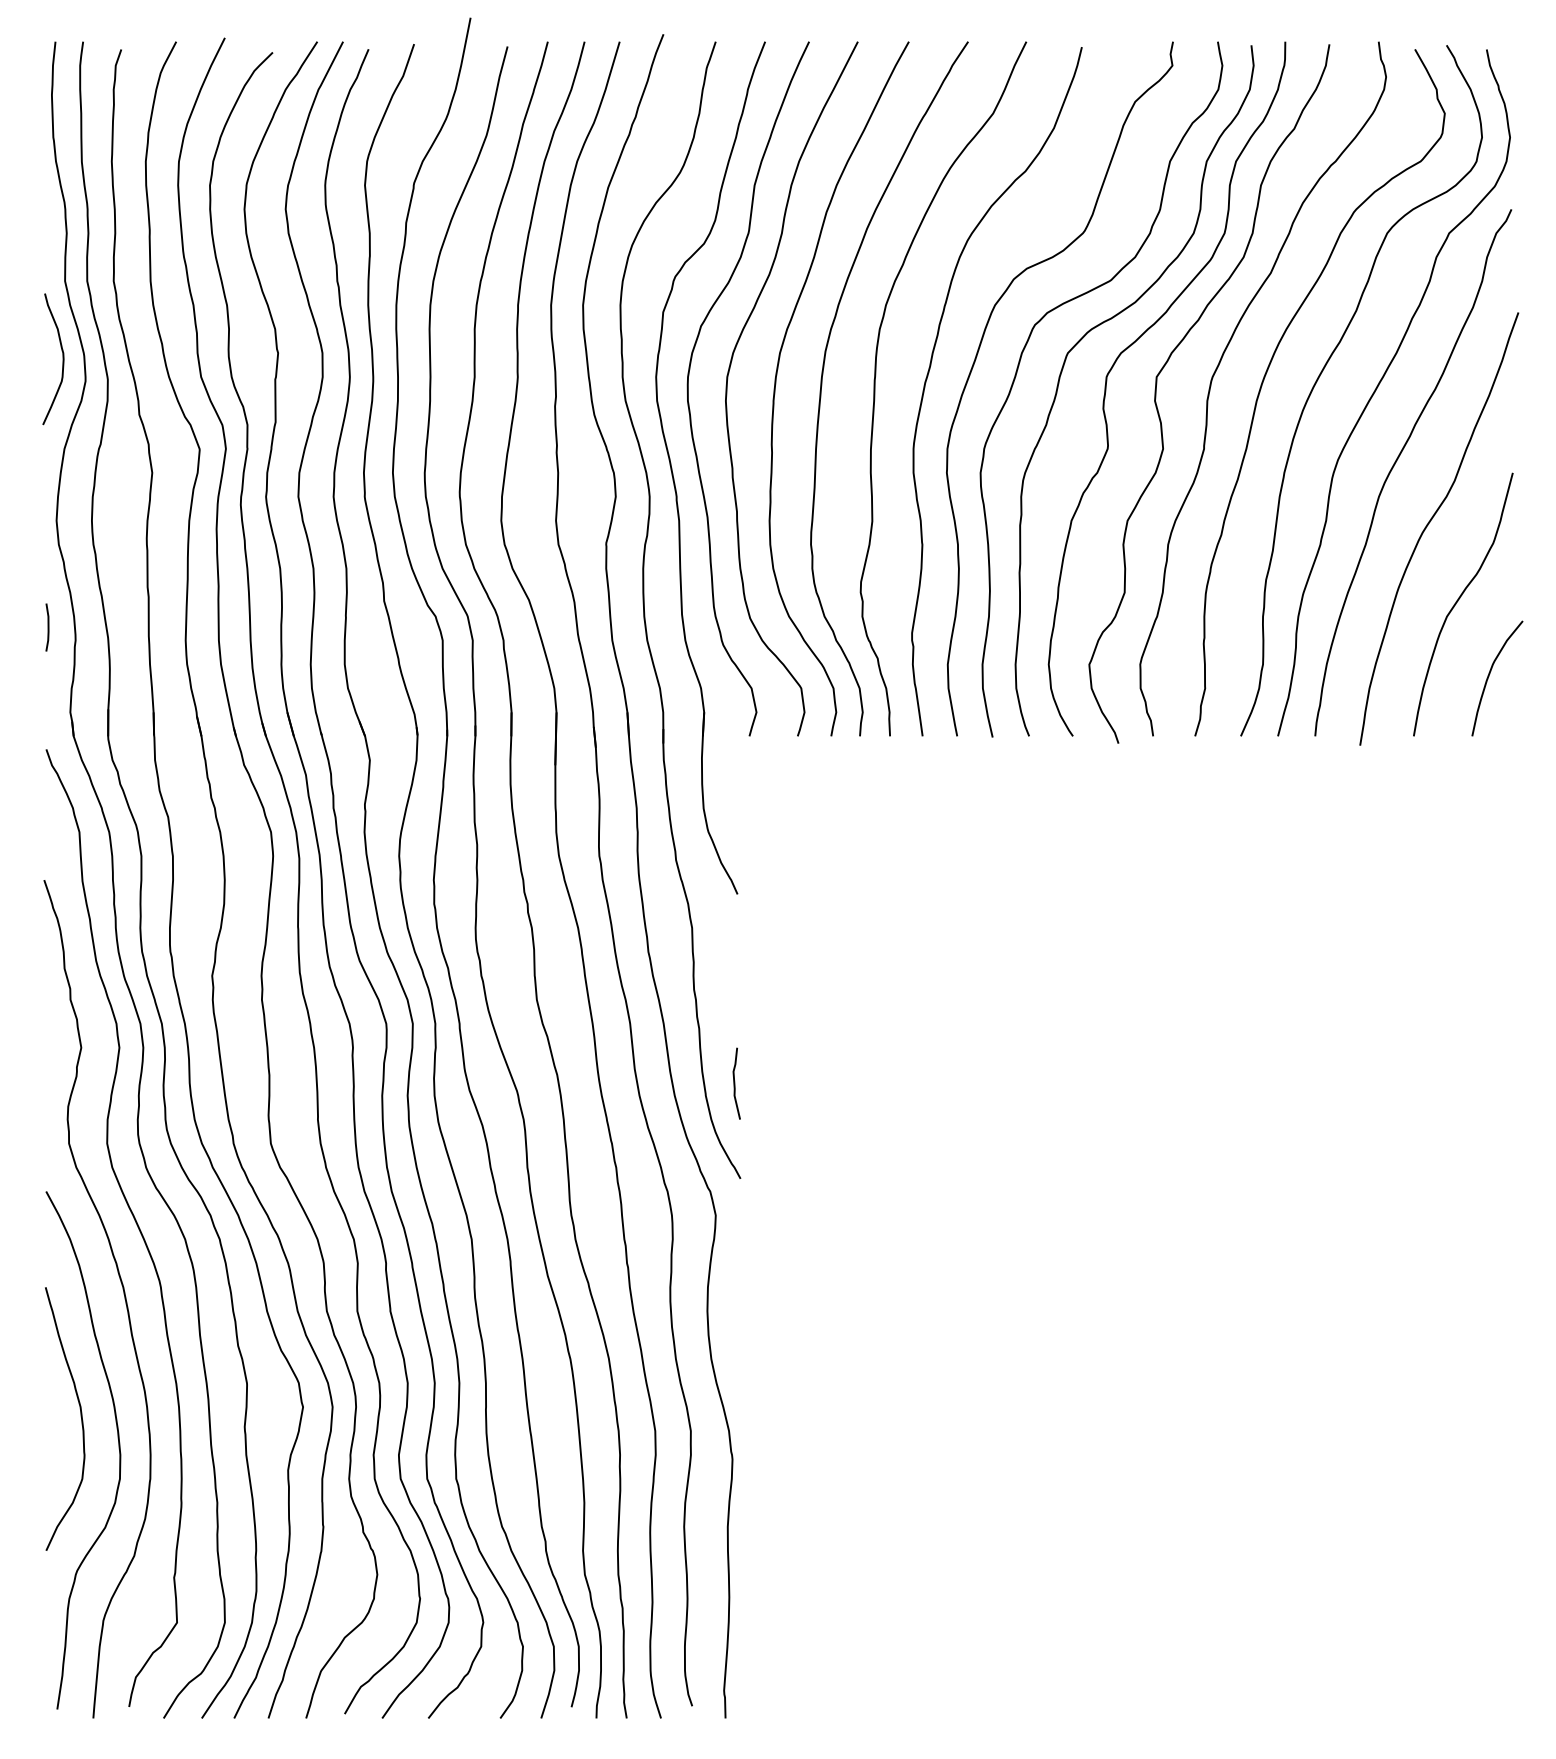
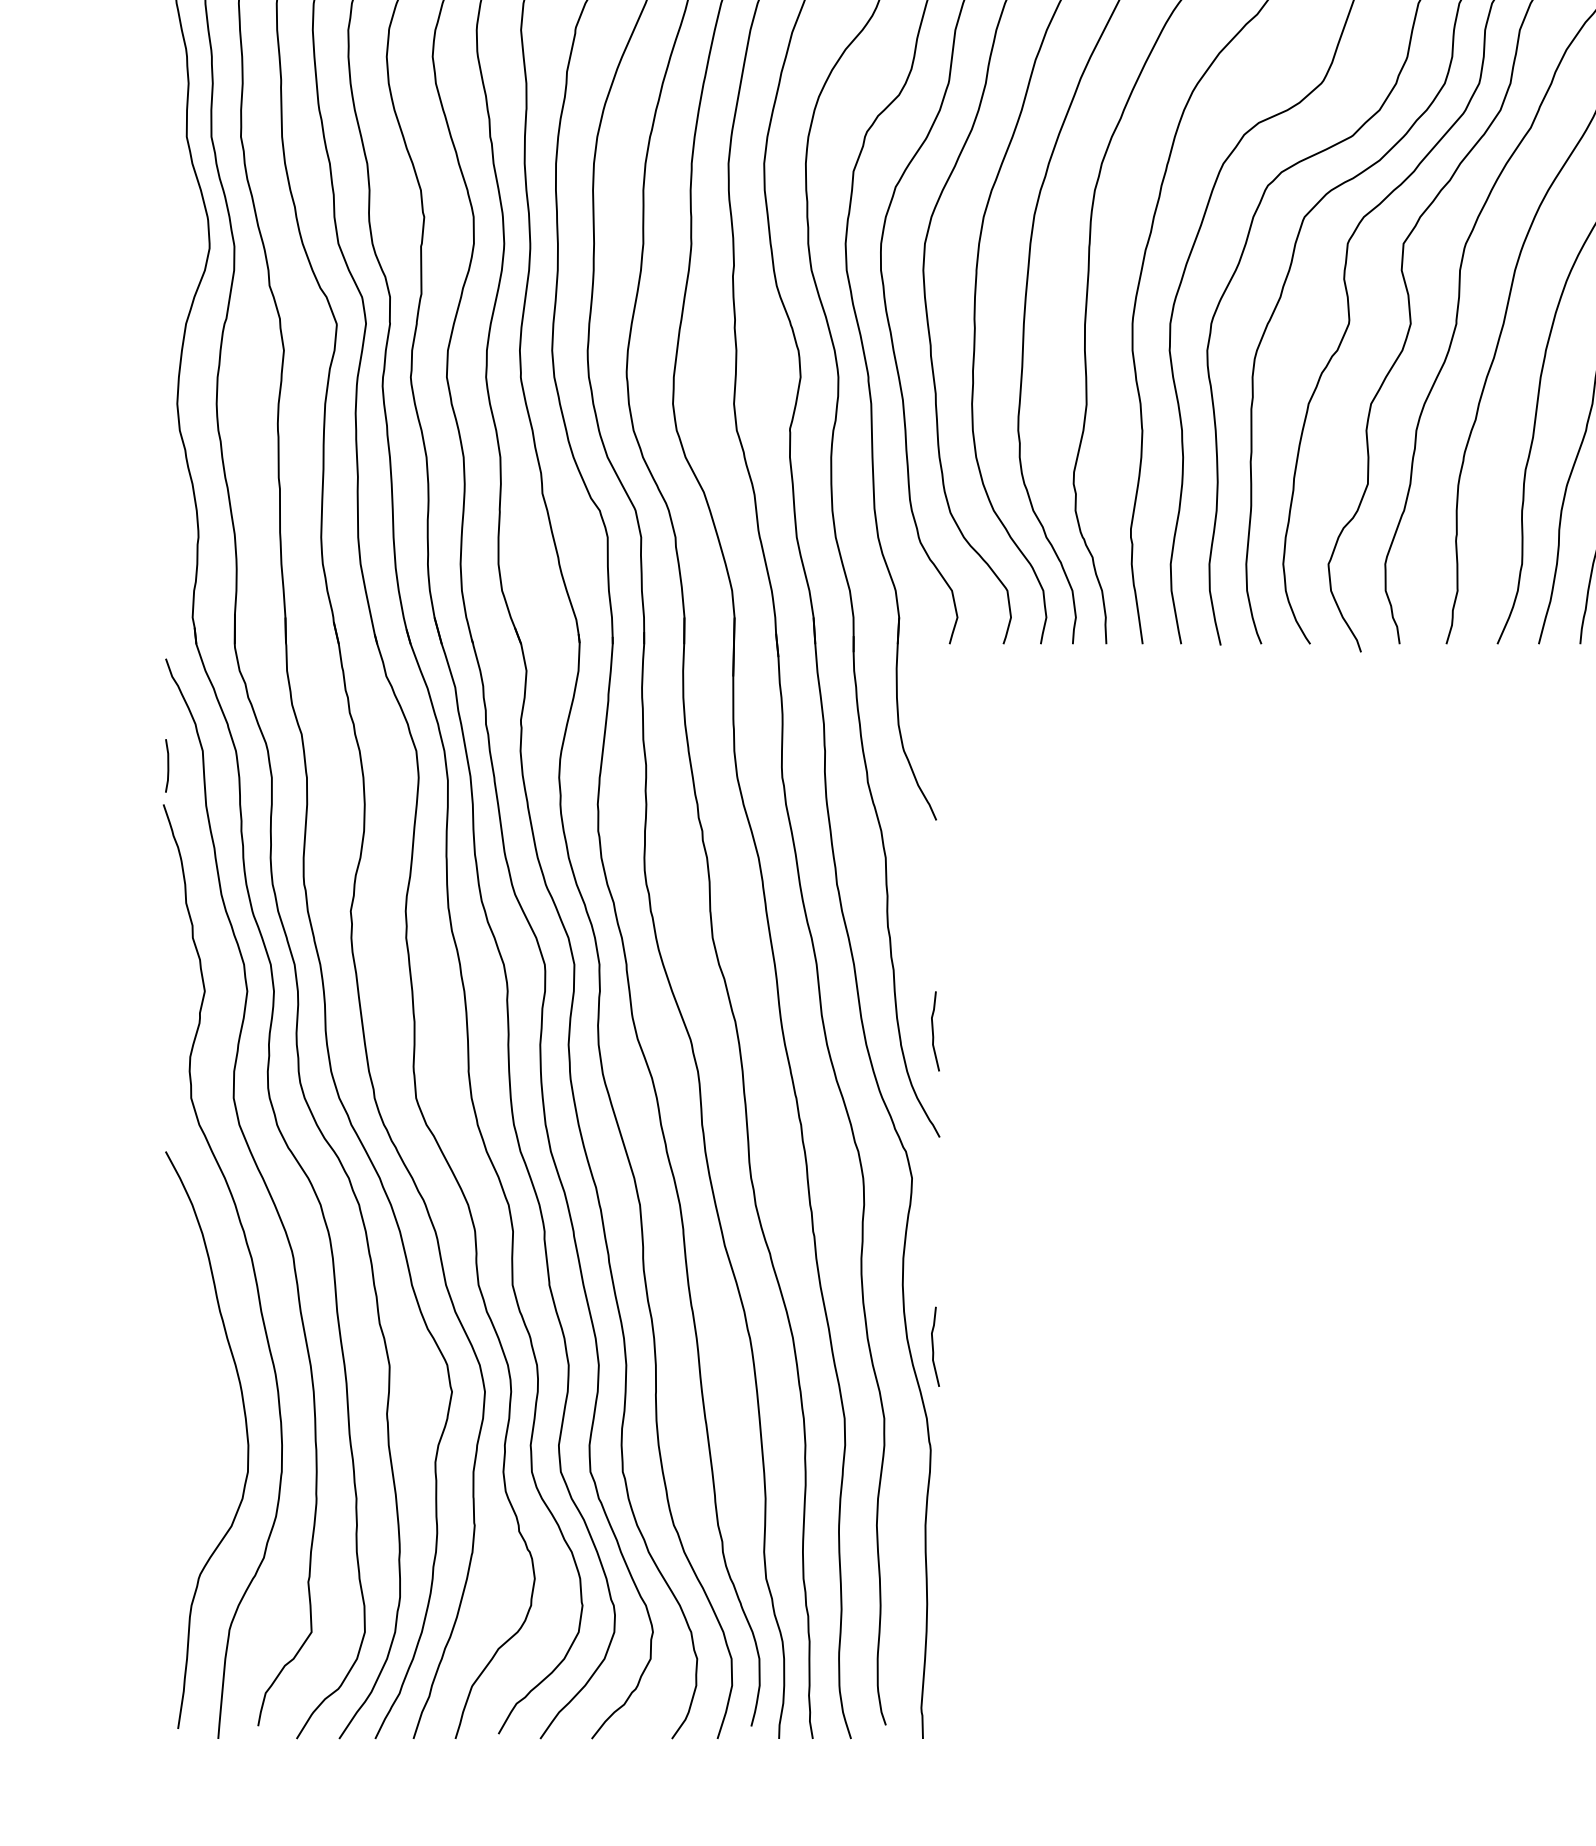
curve: (62, 359) -> (183, 224), removed
line: (47, 627) -> (167, 765), moved
curve: (735, 1366) -> (934, 1346), added
curve: (80, 1416) -> (203, 1402), removed

